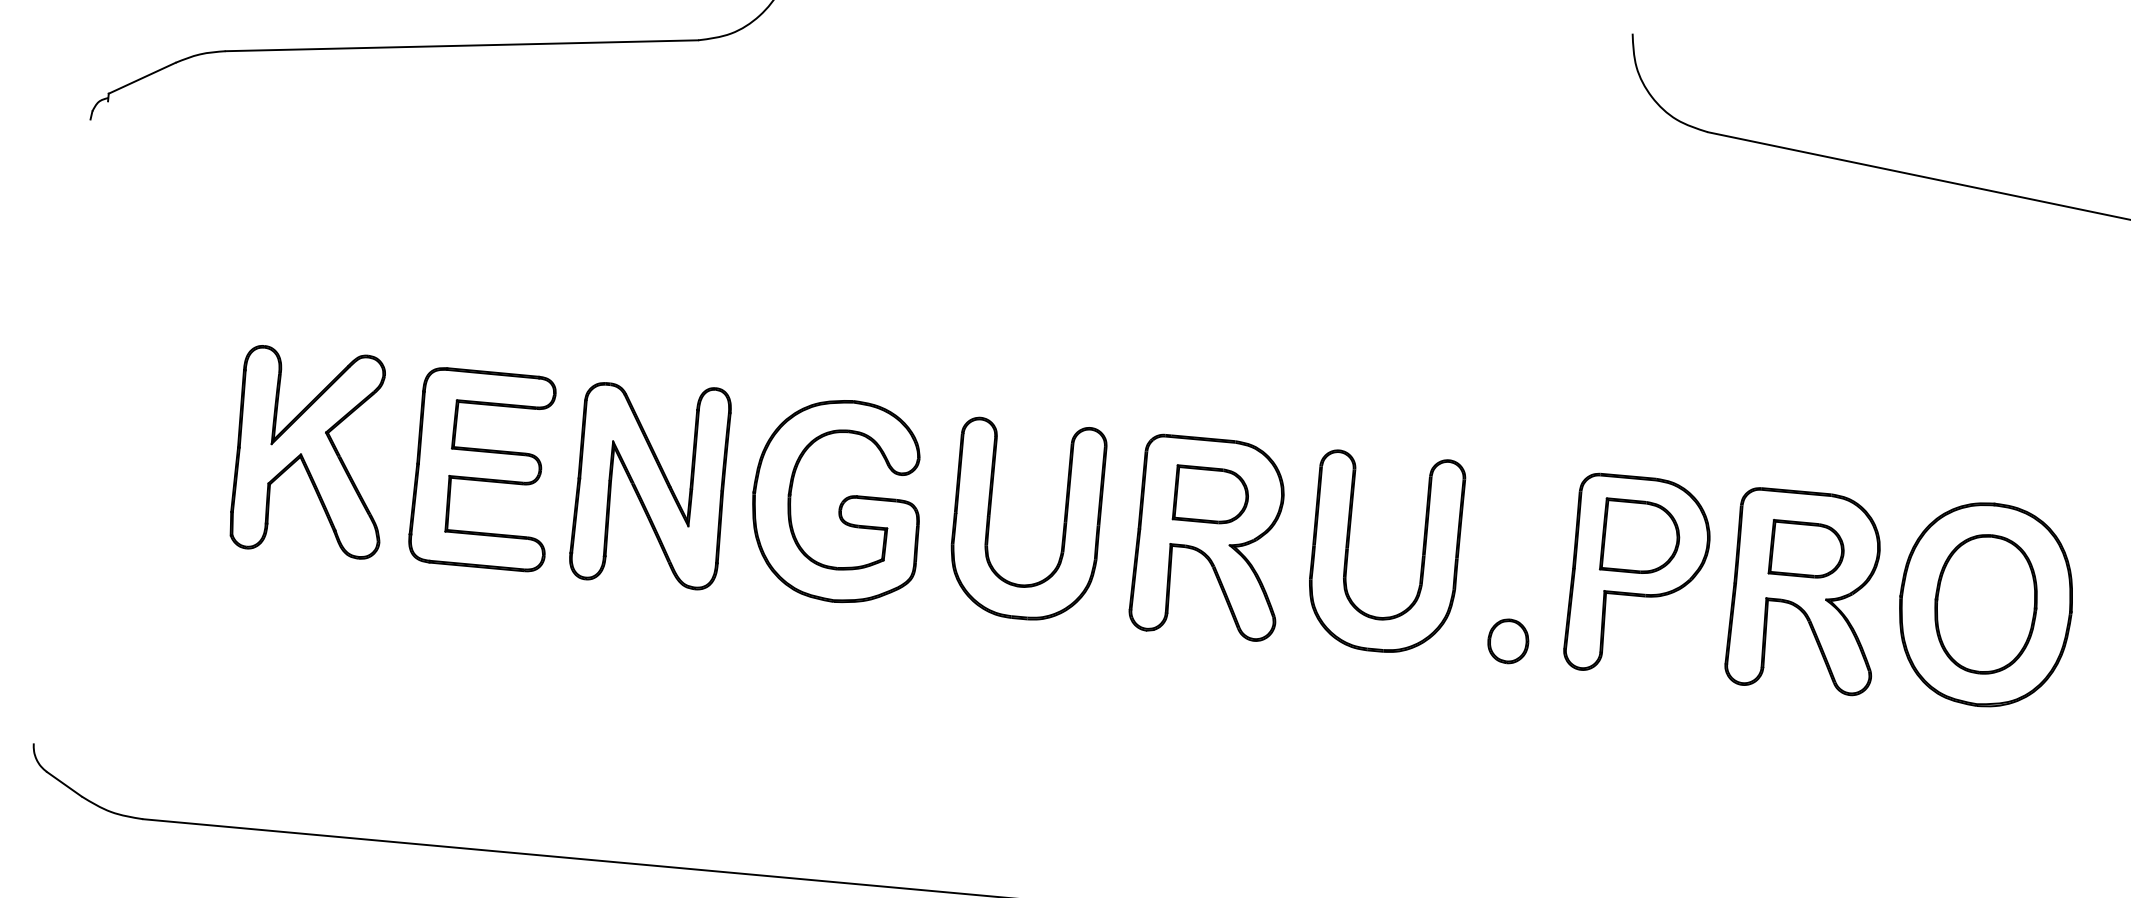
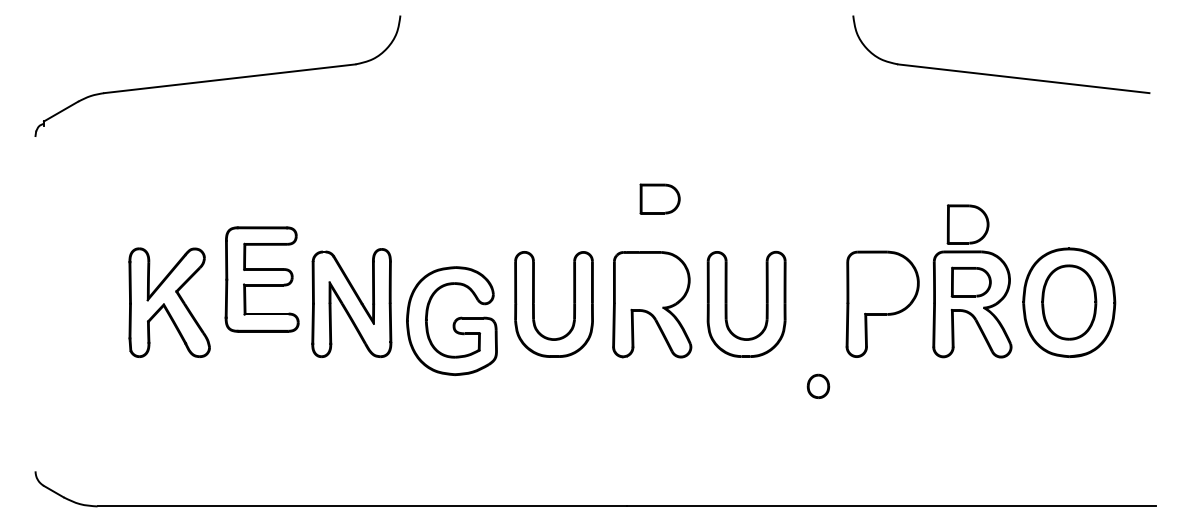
part: (482, 469) -> (261, 279), moved
part: (1210, 494) -> (659, 198), moved
part: (836, 499) -> (451, 320), moved
part: (1639, 537) -> (967, 224), moved
part: (1508, 639) -> (818, 385), moved

